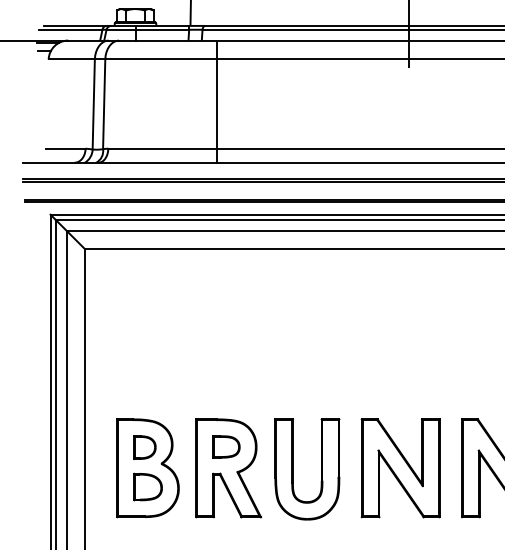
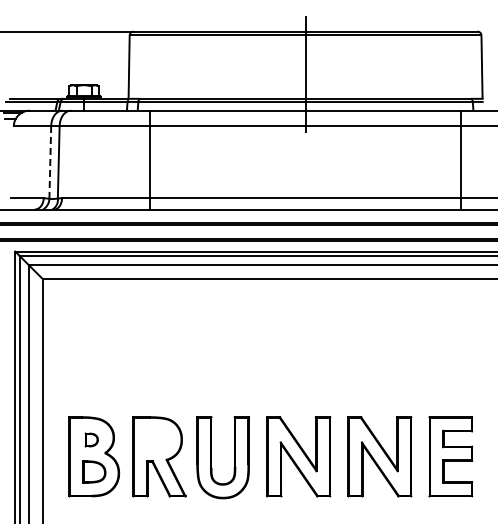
line: (93, 104) -> (50, 162), solid -> dashed
part: (144, 446) -> (91, 439), size x0.7
part: (226, 446) -> (157, 439), removed

